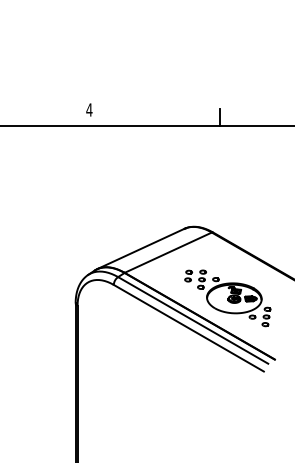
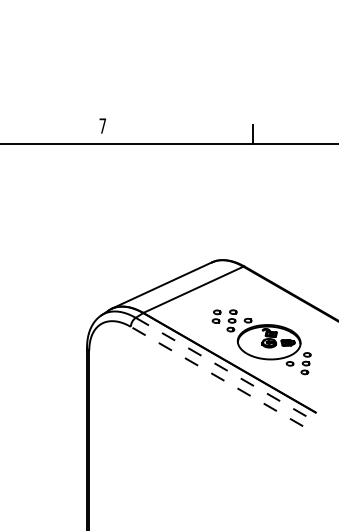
text: (89, 109) -> (102, 125), 4 -> 7
line: (193, 320) -> (222, 367), solid -> dashed
line: (188, 328) -> (216, 376), solid -> dashed

